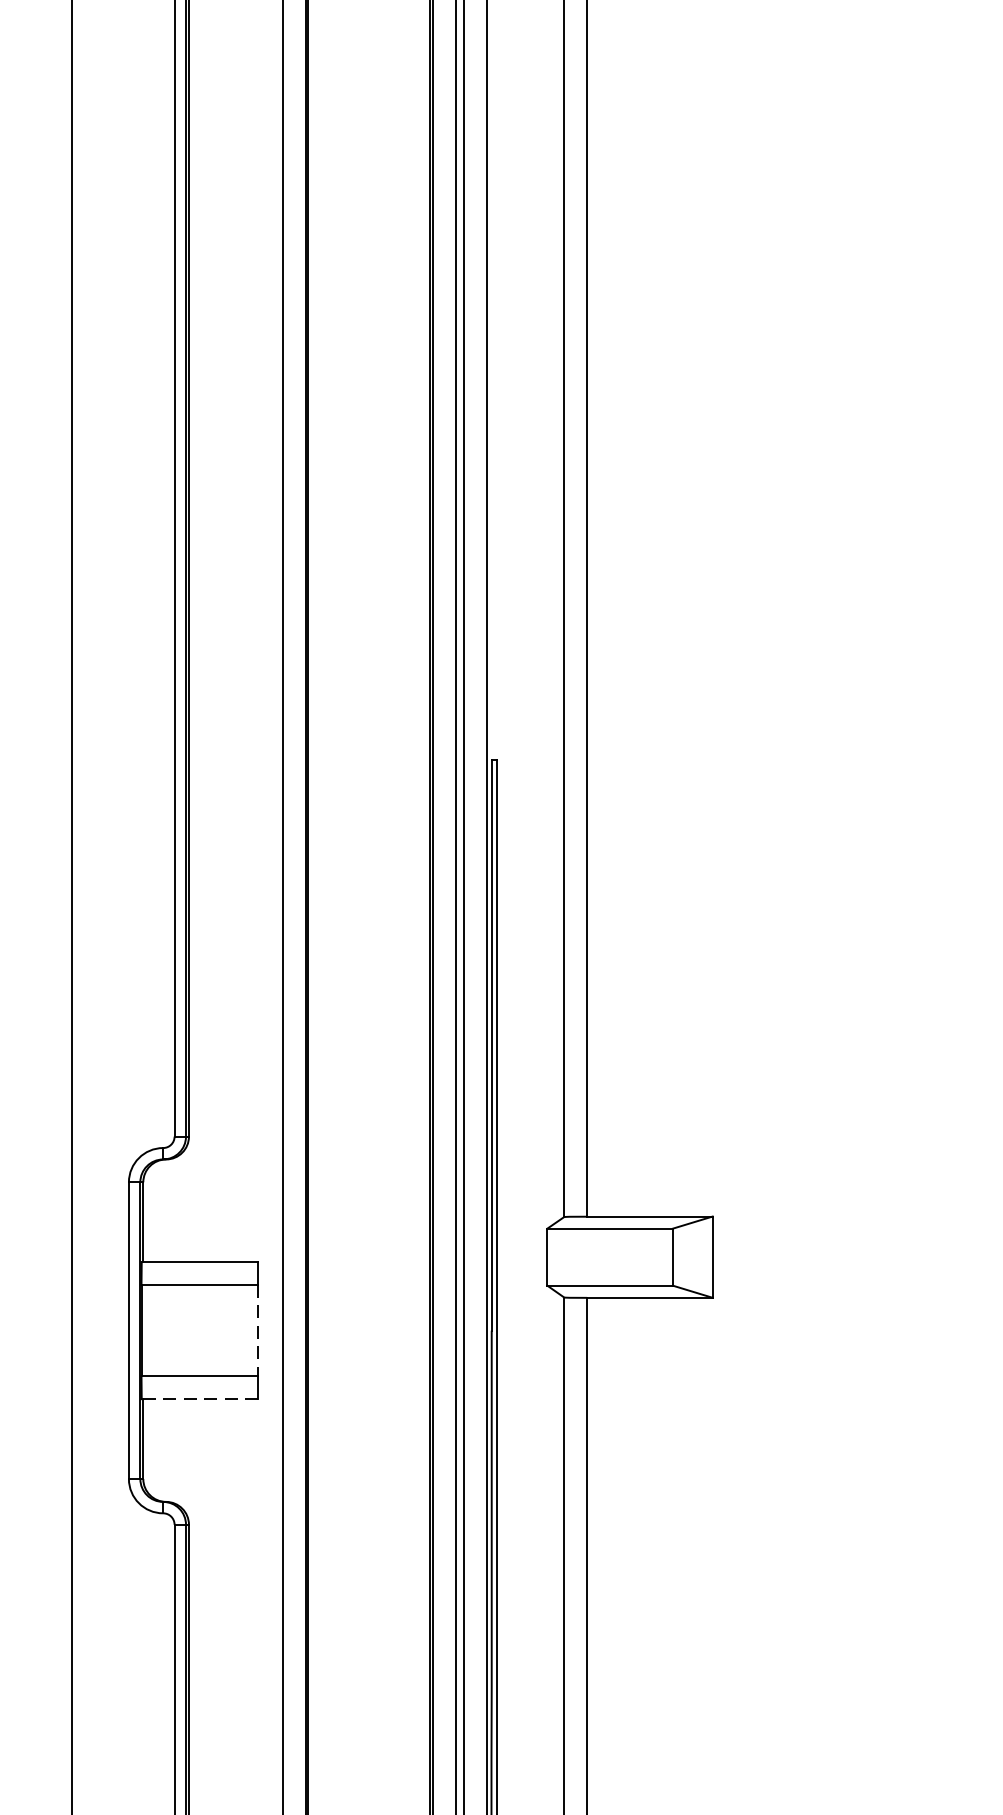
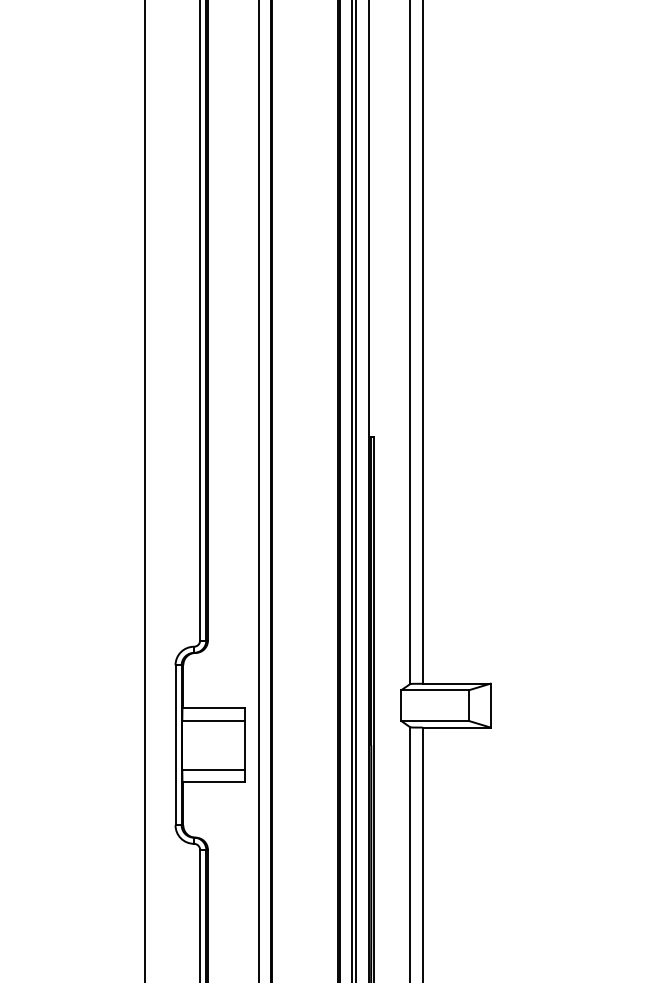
line: (258, 1331) -> (245, 745), dashed -> solid
line: (199, 1399) -> (213, 782), dashed -> solid

